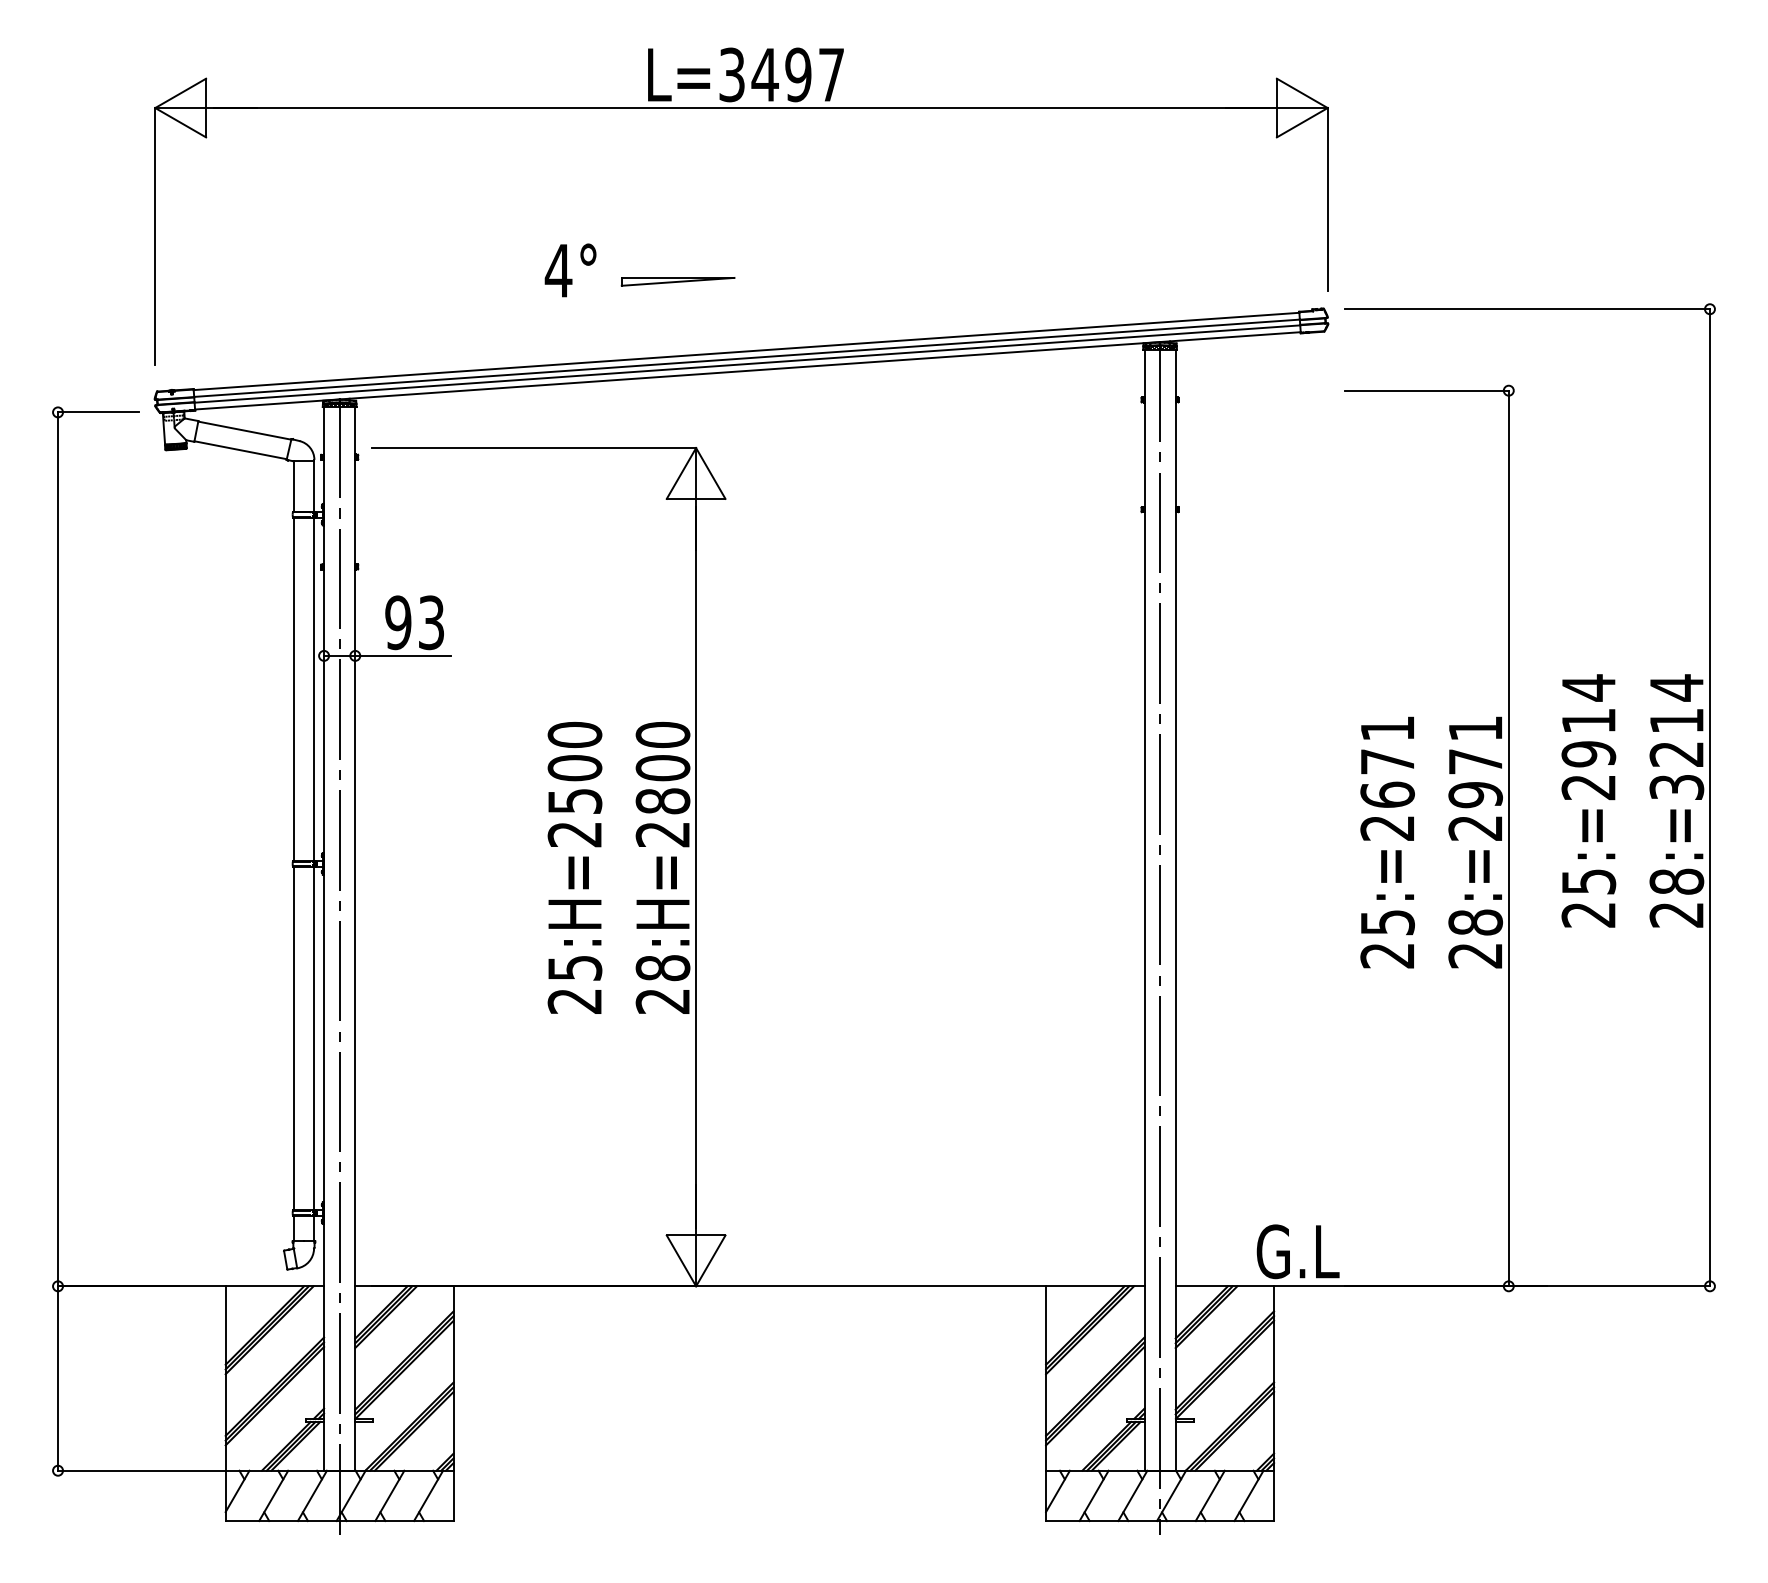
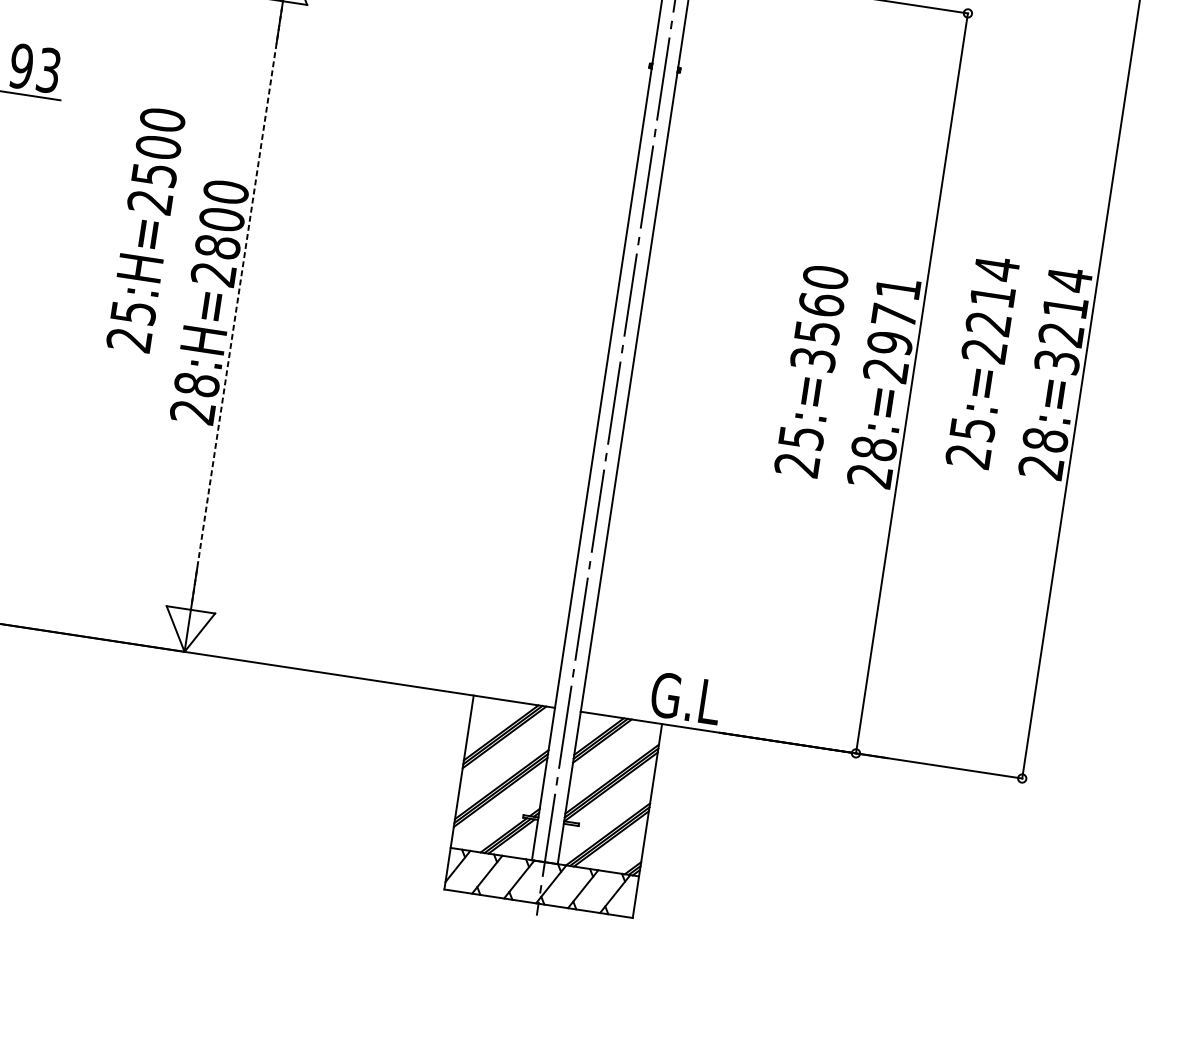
text: (1588, 754) -> (988, 323), 25:=2914 -> 25:=2214
text: (1387, 777) -> (819, 317), 25:=2671 -> 25:=3560
line: (696, 866) -> (237, 305), solid -> dashed
text: (574, 867) -> (145, 229), moved

